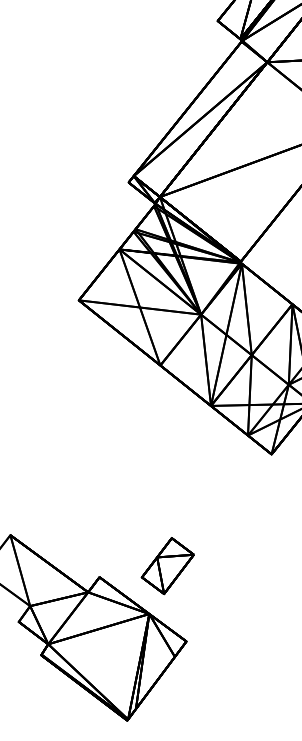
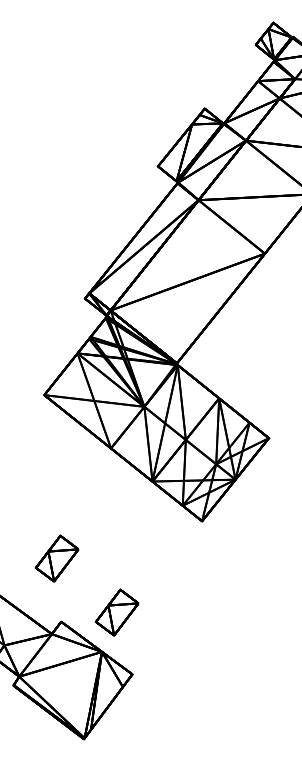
part: (93, 499) -> (56, 558), added

